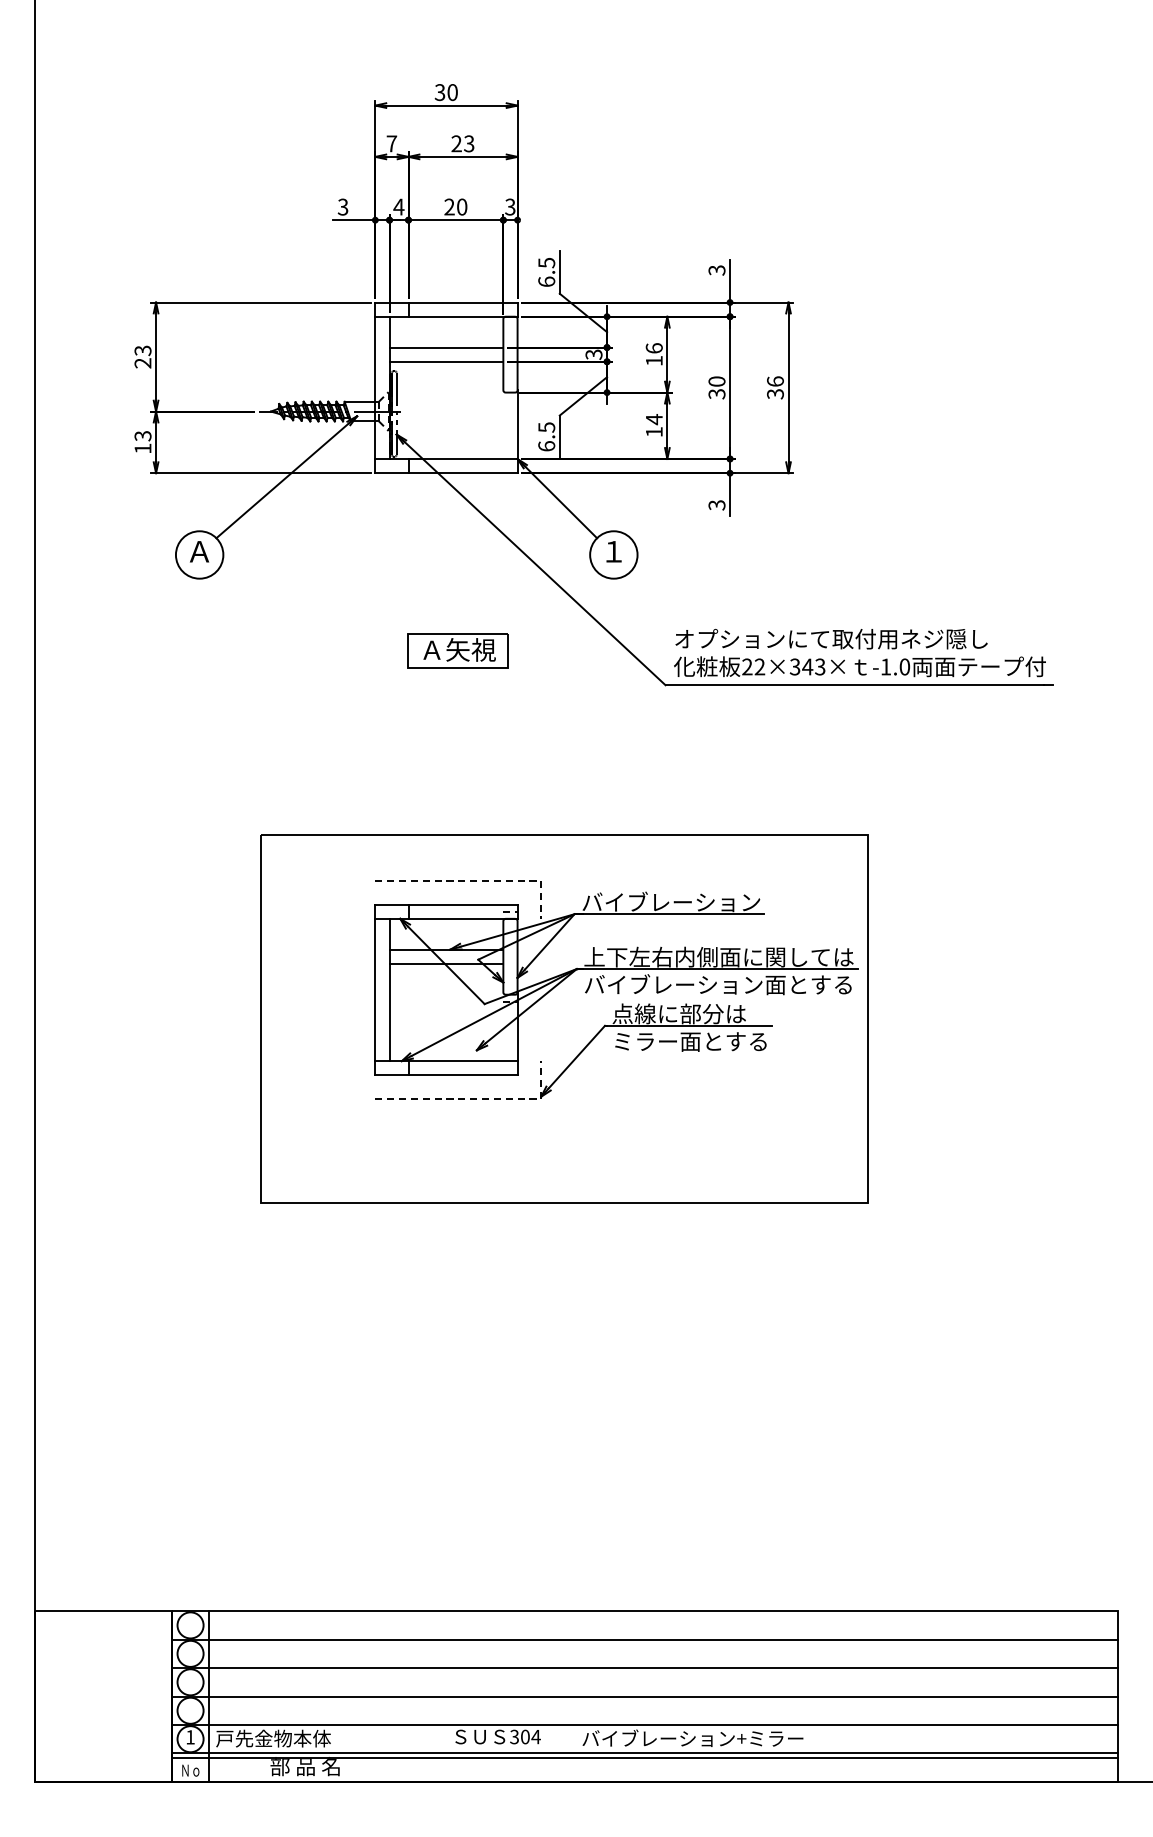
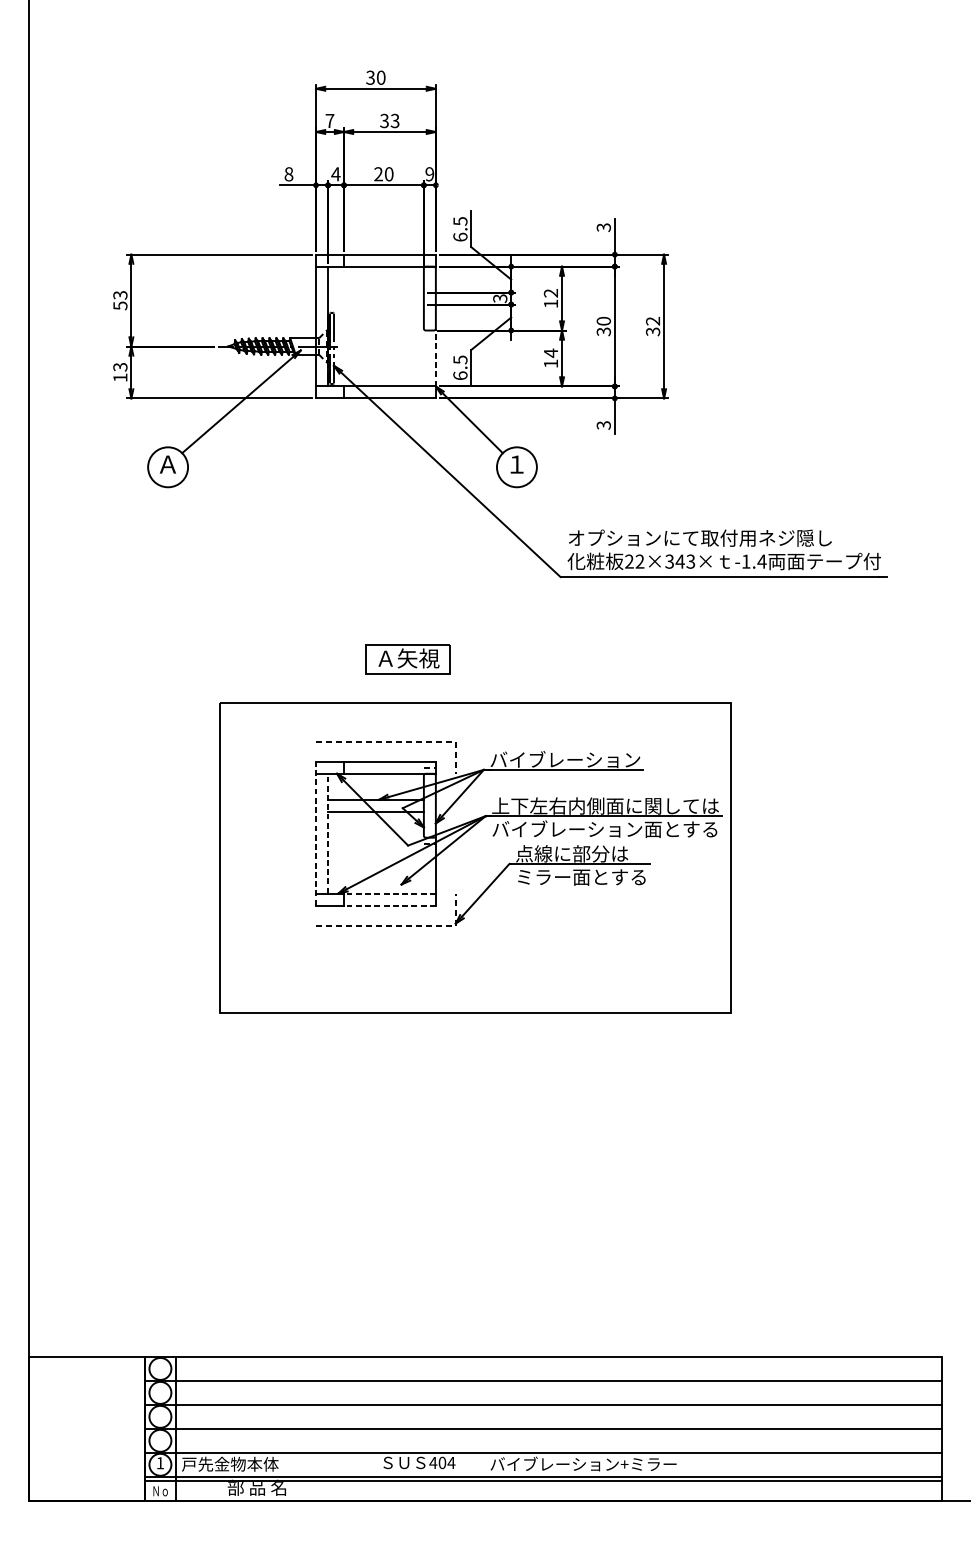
text: (456, 143) -> (384, 120), 23 -> 33
text: (342, 206) -> (288, 173), 3 -> 8
text: (510, 206) -> (429, 173), 3 -> 9
line: (446, 347) -> (376, 292), removed
text: (653, 348) -> (550, 293), 16 -> 12
line: (446, 361) -> (376, 304), removed
text: (142, 363) -> (119, 306), 23 -> 53
text: (775, 381) -> (653, 321), 36 -> 32
line: (517, 424) -> (435, 357), solid -> dashed
part: (457, 650) -> (407, 658), moved
text: (904, 666) -> (761, 561), -1.0 -> -1.4
line: (375, 989) -> (316, 833), solid -> dashed
line: (389, 989) -> (327, 833), solid -> dashed
line: (463, 1061) -> (390, 893), solid -> dashed
line: (463, 1075) -> (390, 905), solid -> dashed
text: (514, 1736) -> (433, 1462), 304 -> 404

